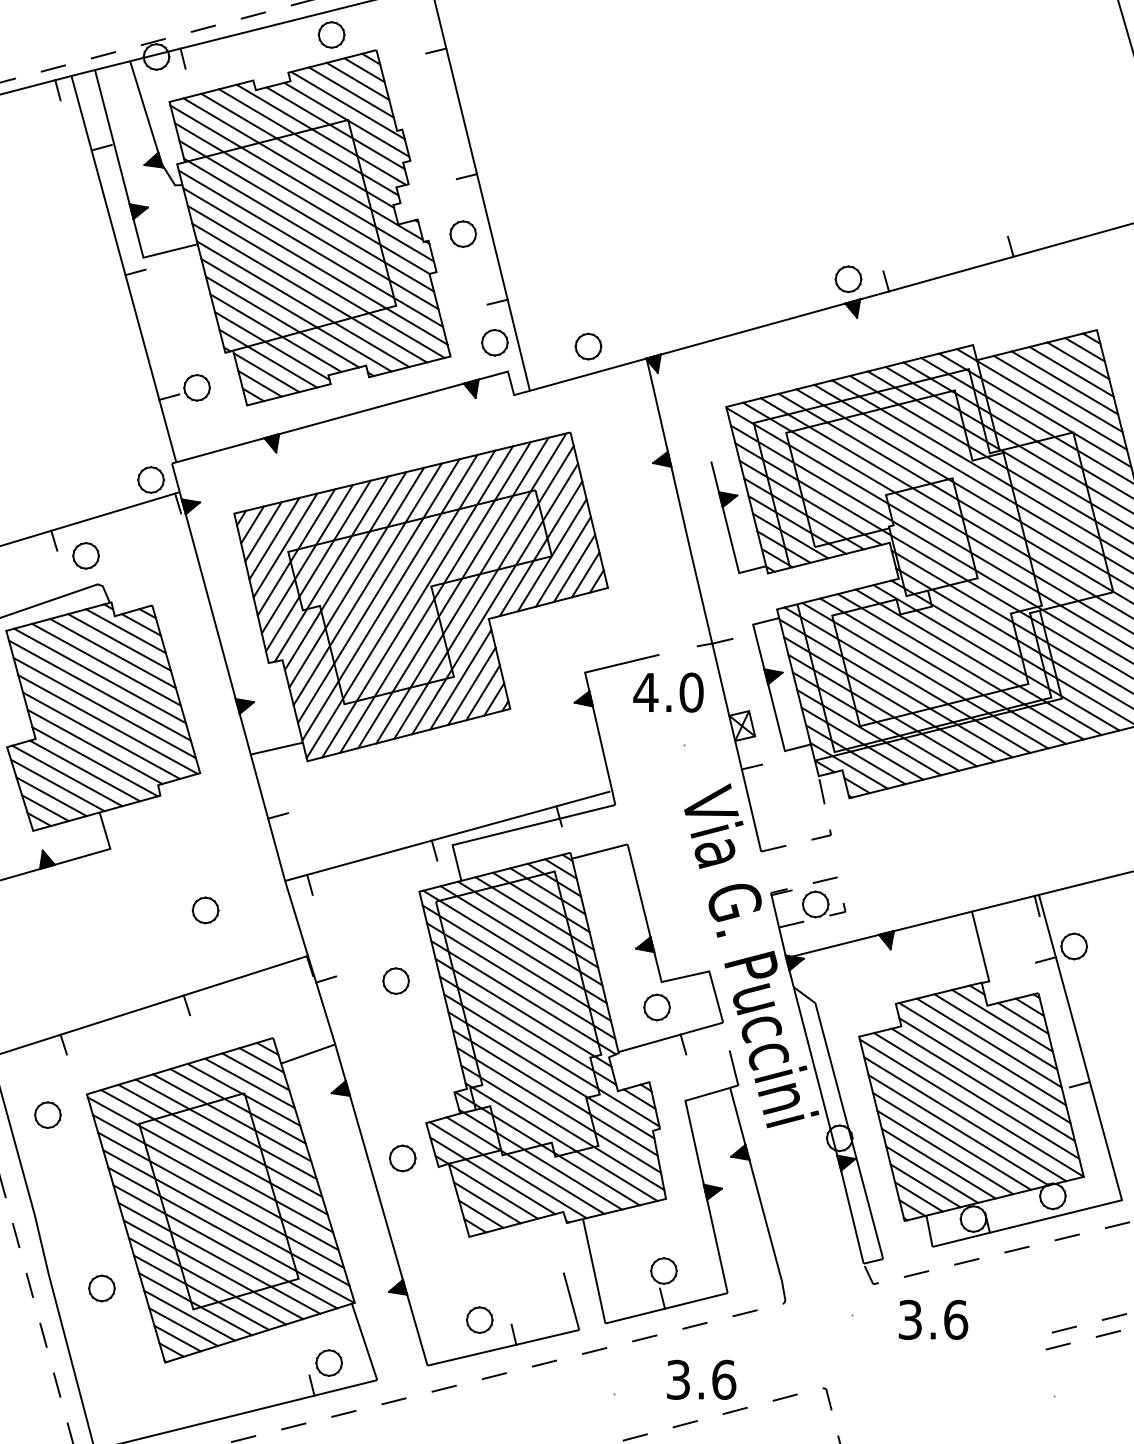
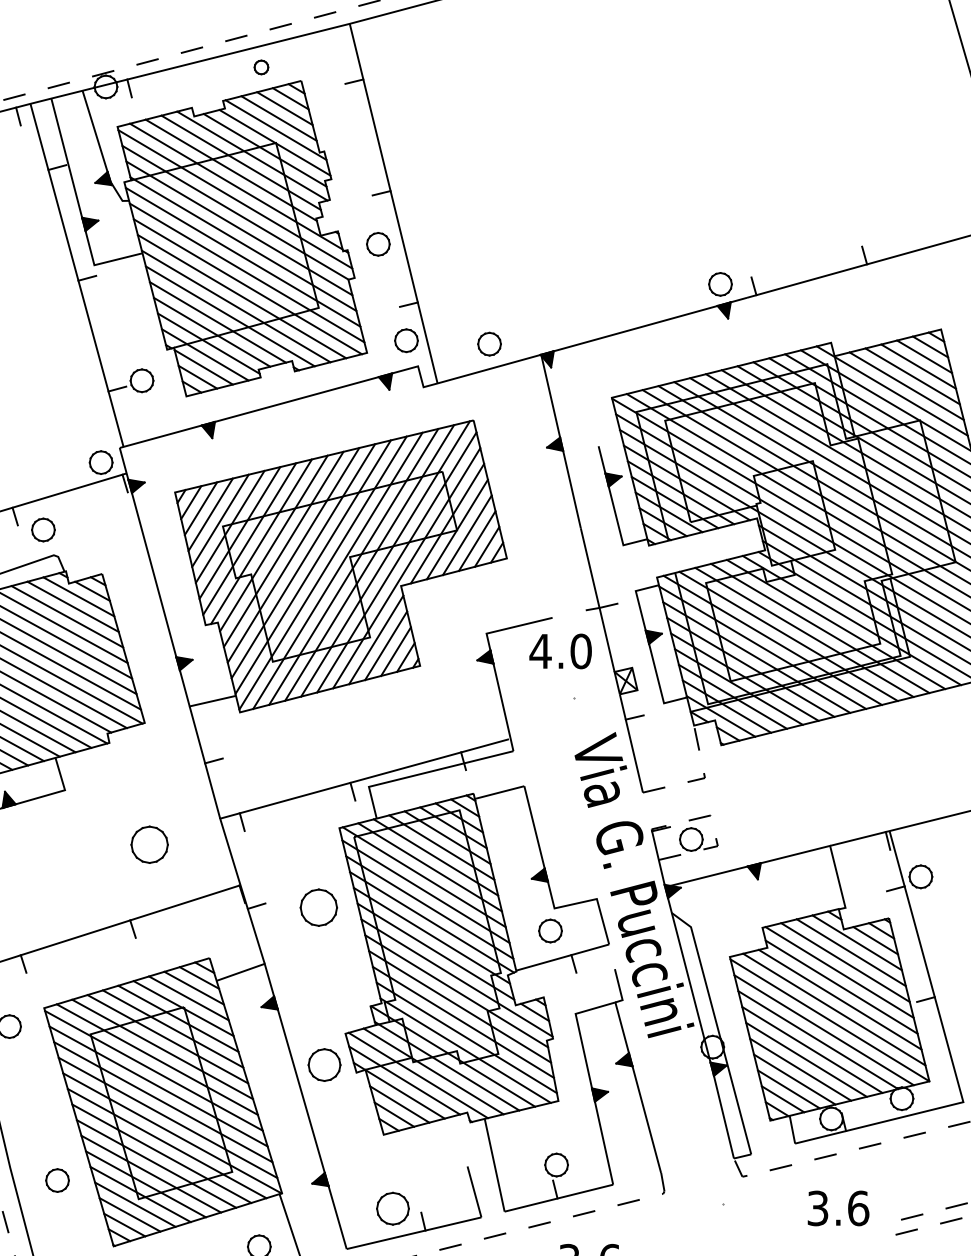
part: (331, 34) -> (261, 67), size x0.6
part: (205, 910) -> (149, 844), size x1.6
part: (395, 980) -> (318, 907), size x1.6
part: (402, 1158) -> (324, 1065), size x1.4
part: (479, 1319) -> (392, 1208), size x1.4
text: (933, 1319) -> (838, 1208), moved

